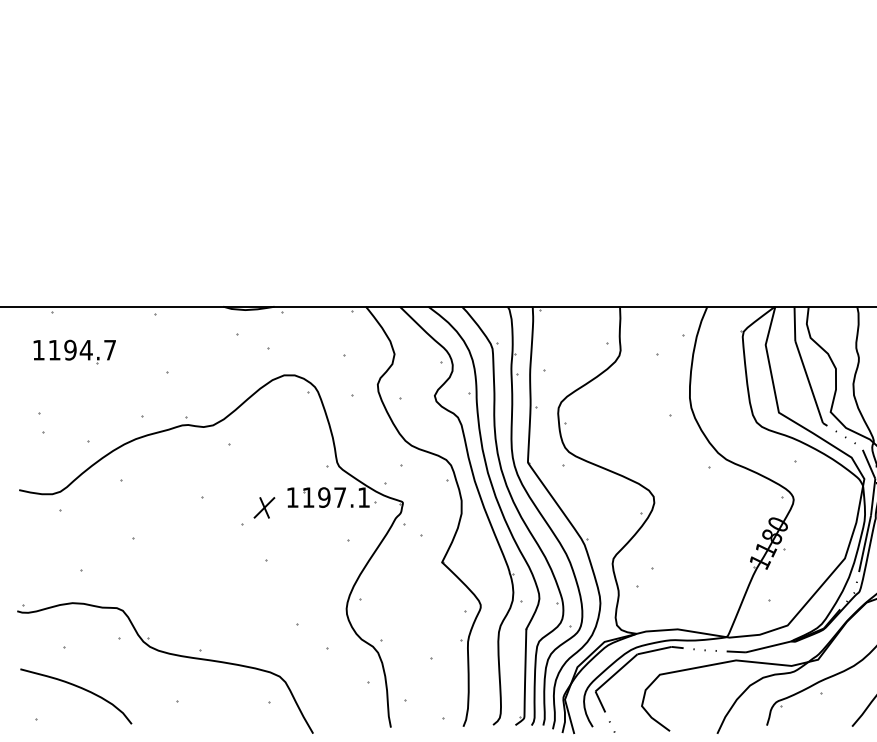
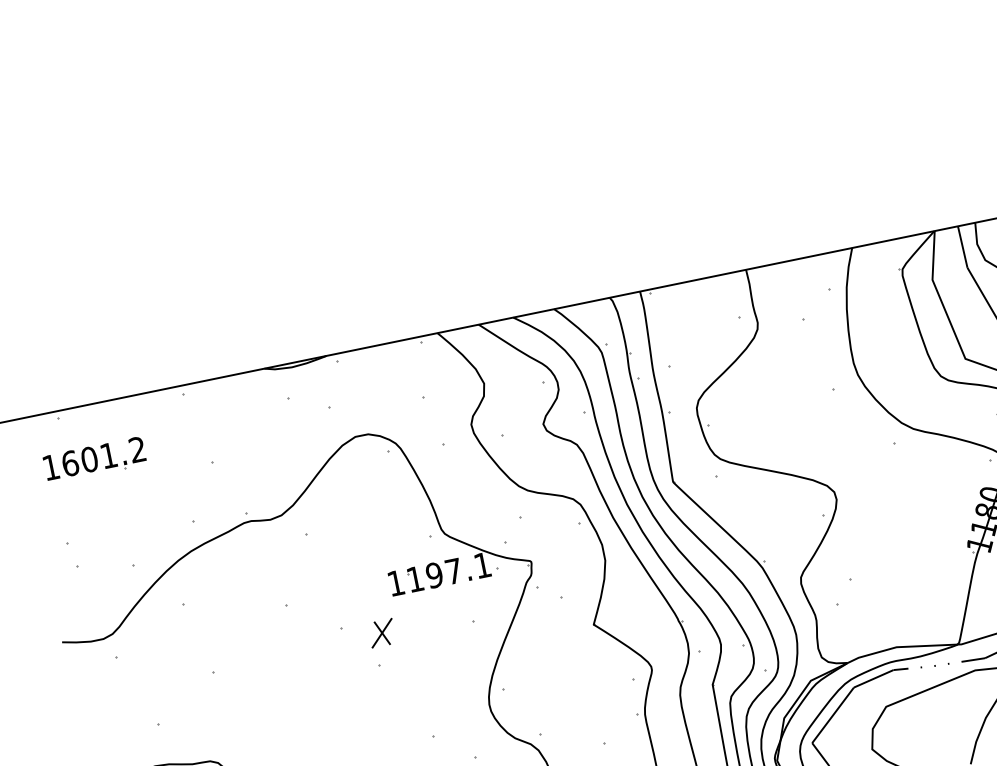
text: (81, 349) -> (102, 456), 1194.7 -> 1601.2
part: (264, 507) -> (382, 632), moved

